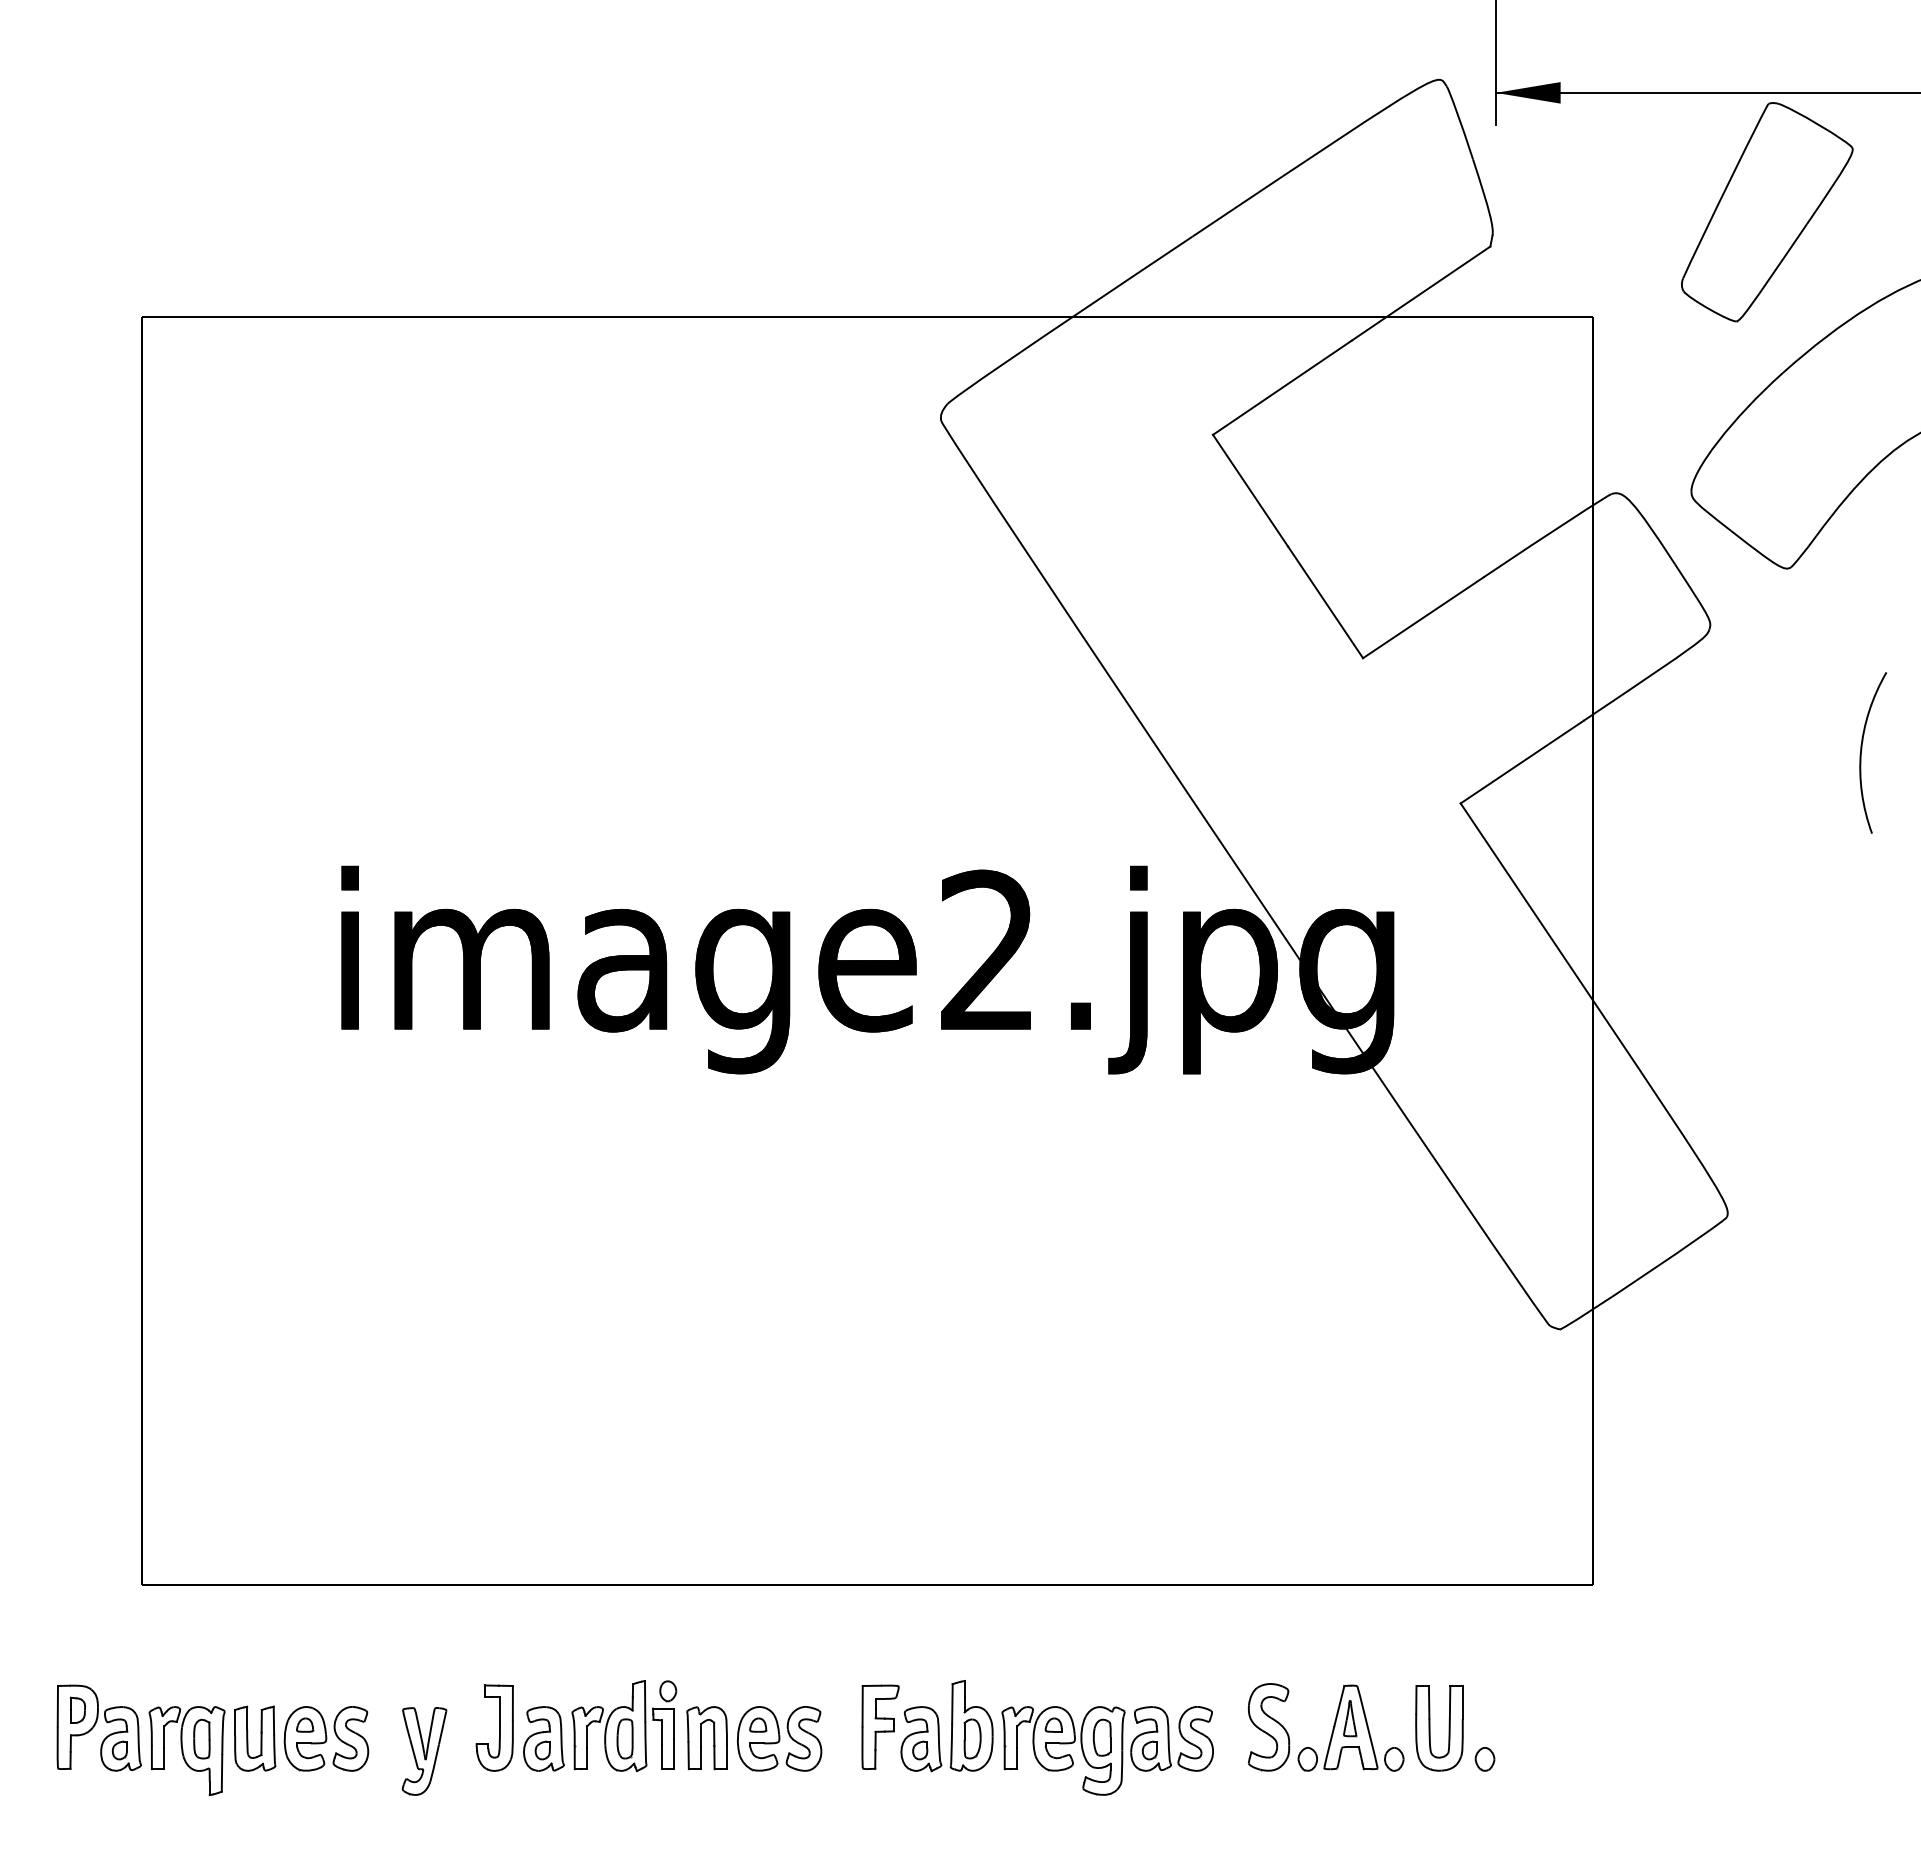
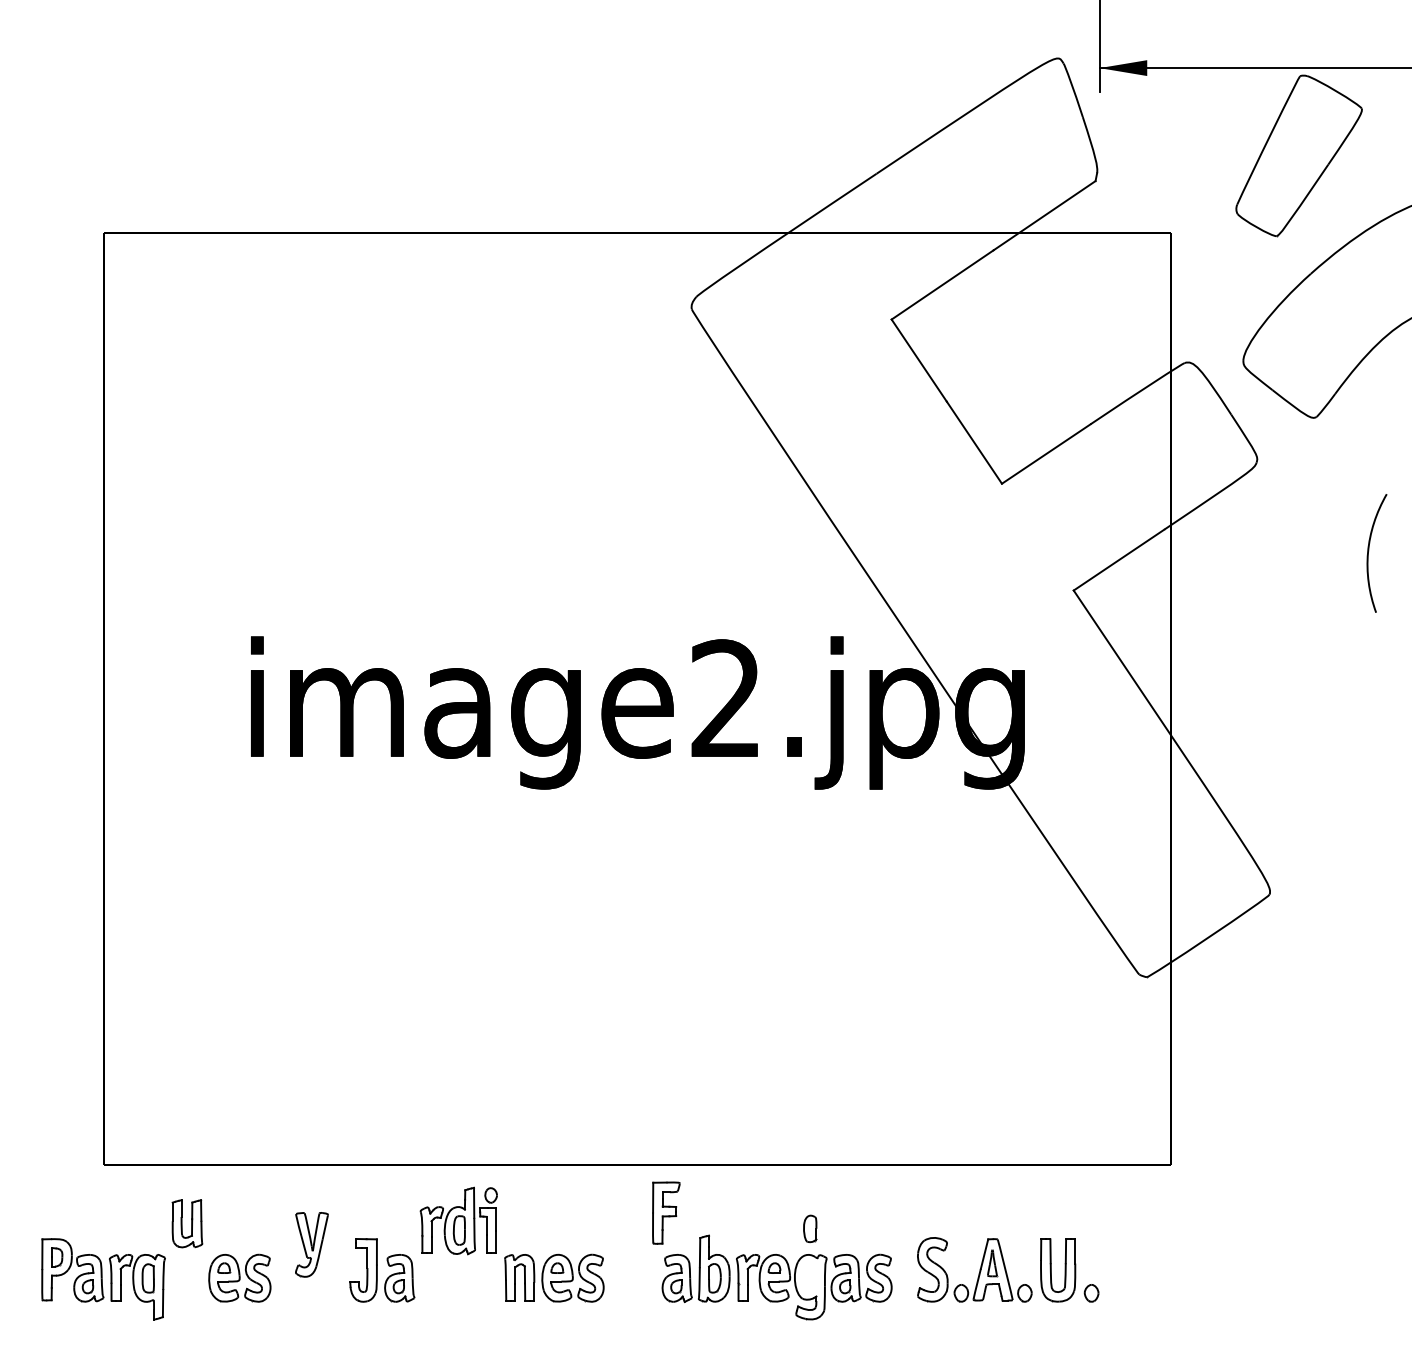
part: (624, 1726) -> (458, 1221), moved
part: (880, 1726) -> (666, 1212), moved
part: (1101, 1737) -> (809, 1228), moved
part: (255, 1738) -> (187, 1223), moved
part: (424, 1751) -> (311, 1244), moved

